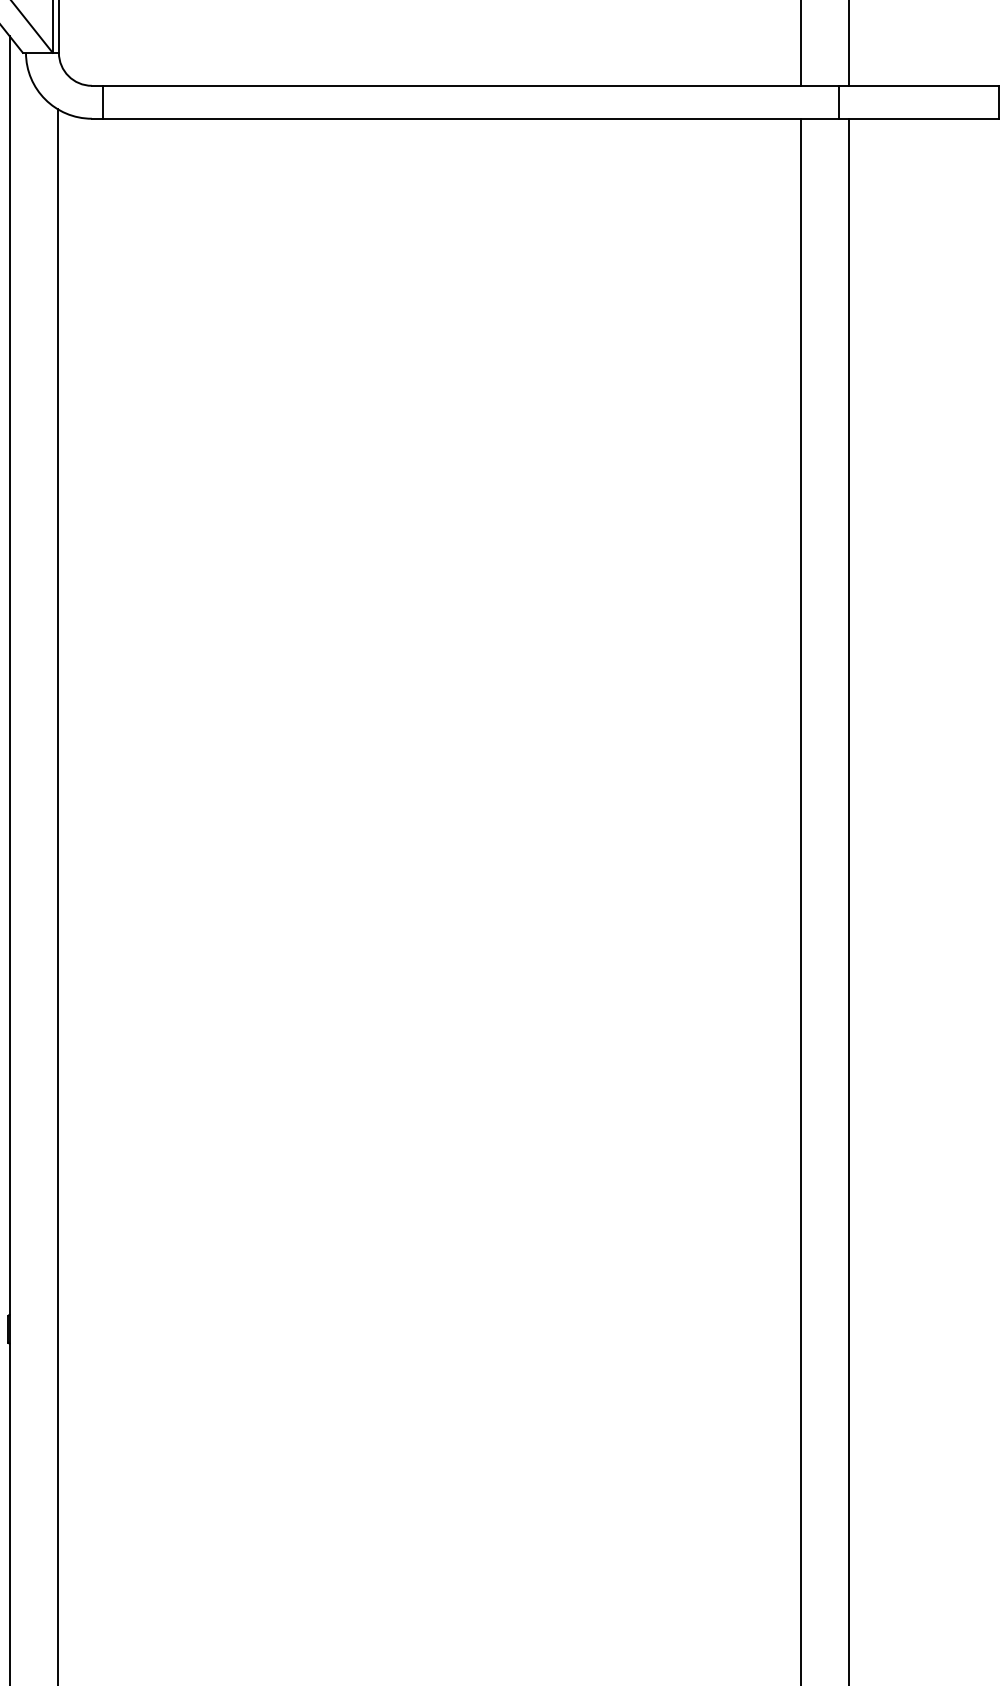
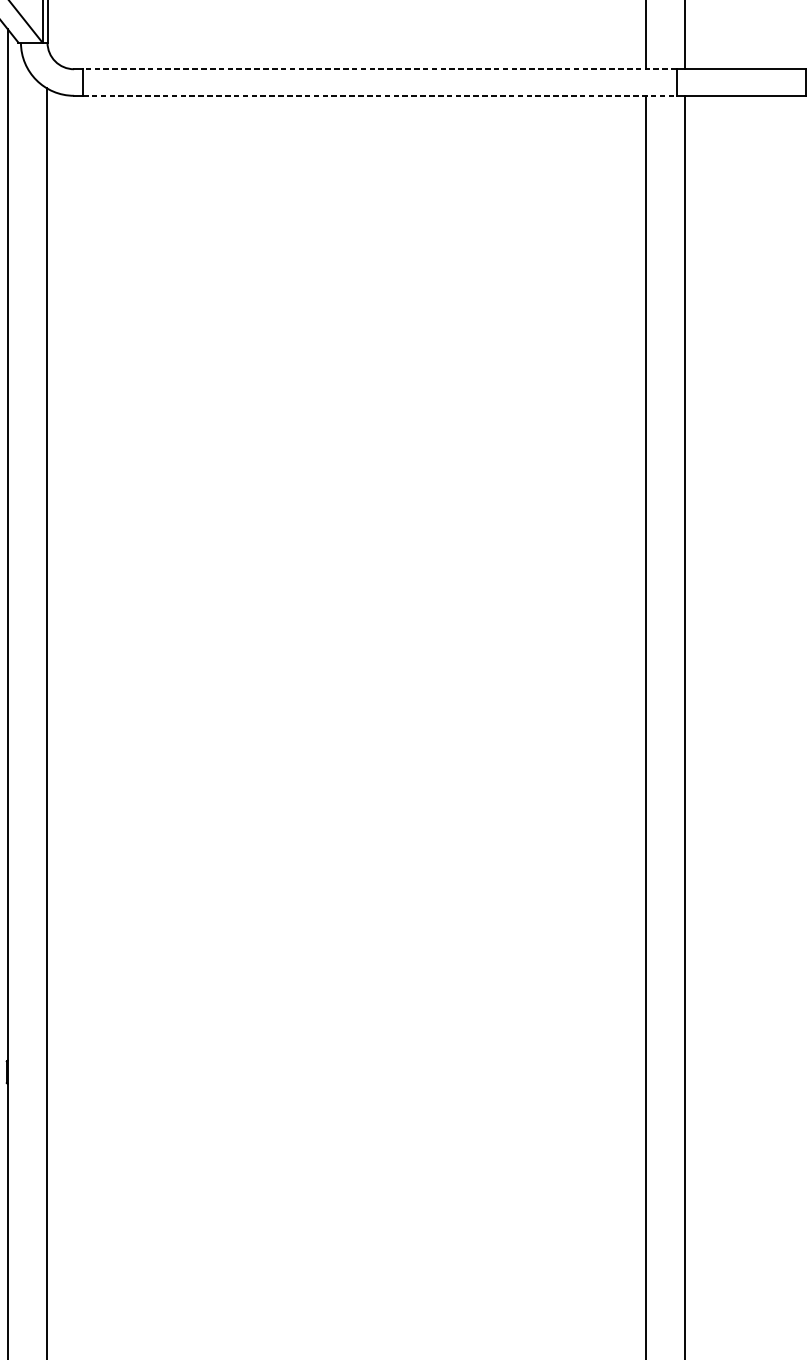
line: (470, 85) -> (379, 69), solid -> dashed
line: (471, 118) -> (380, 95), solid -> dashed

